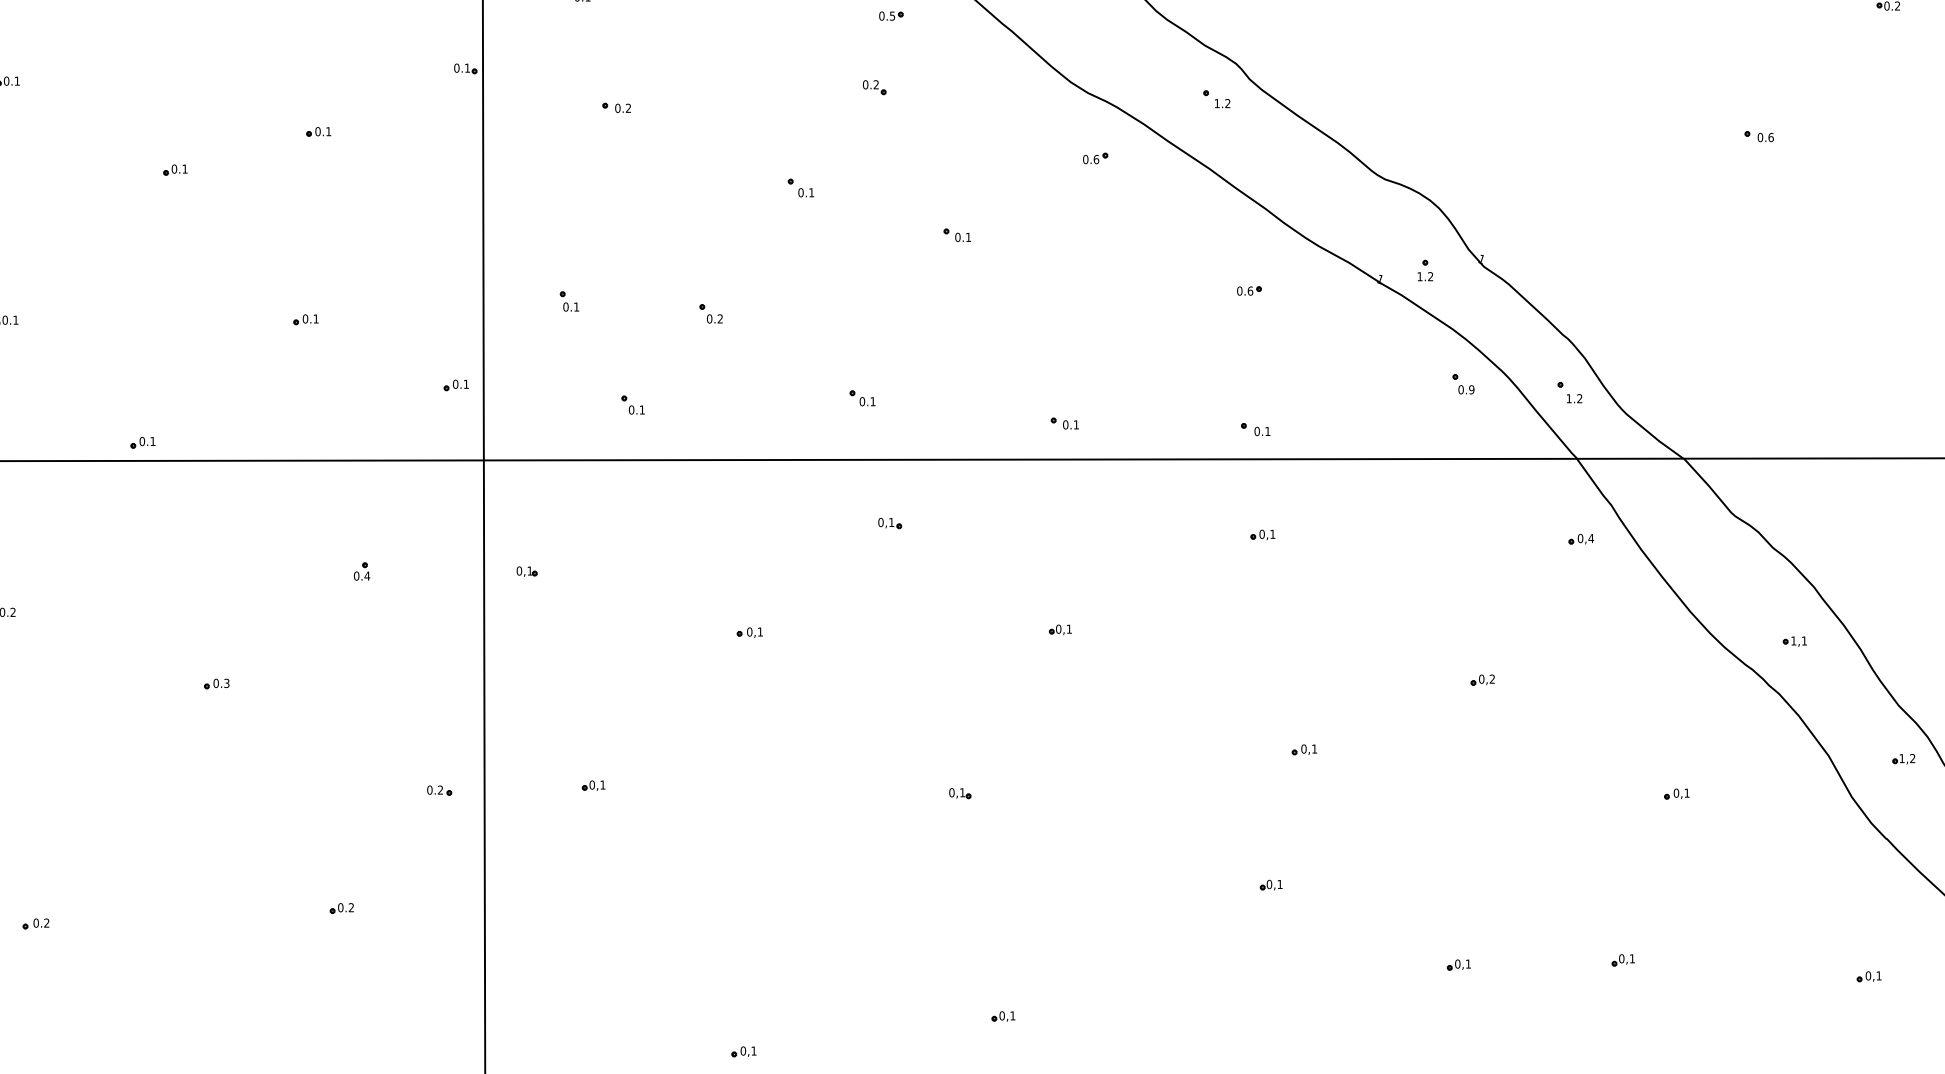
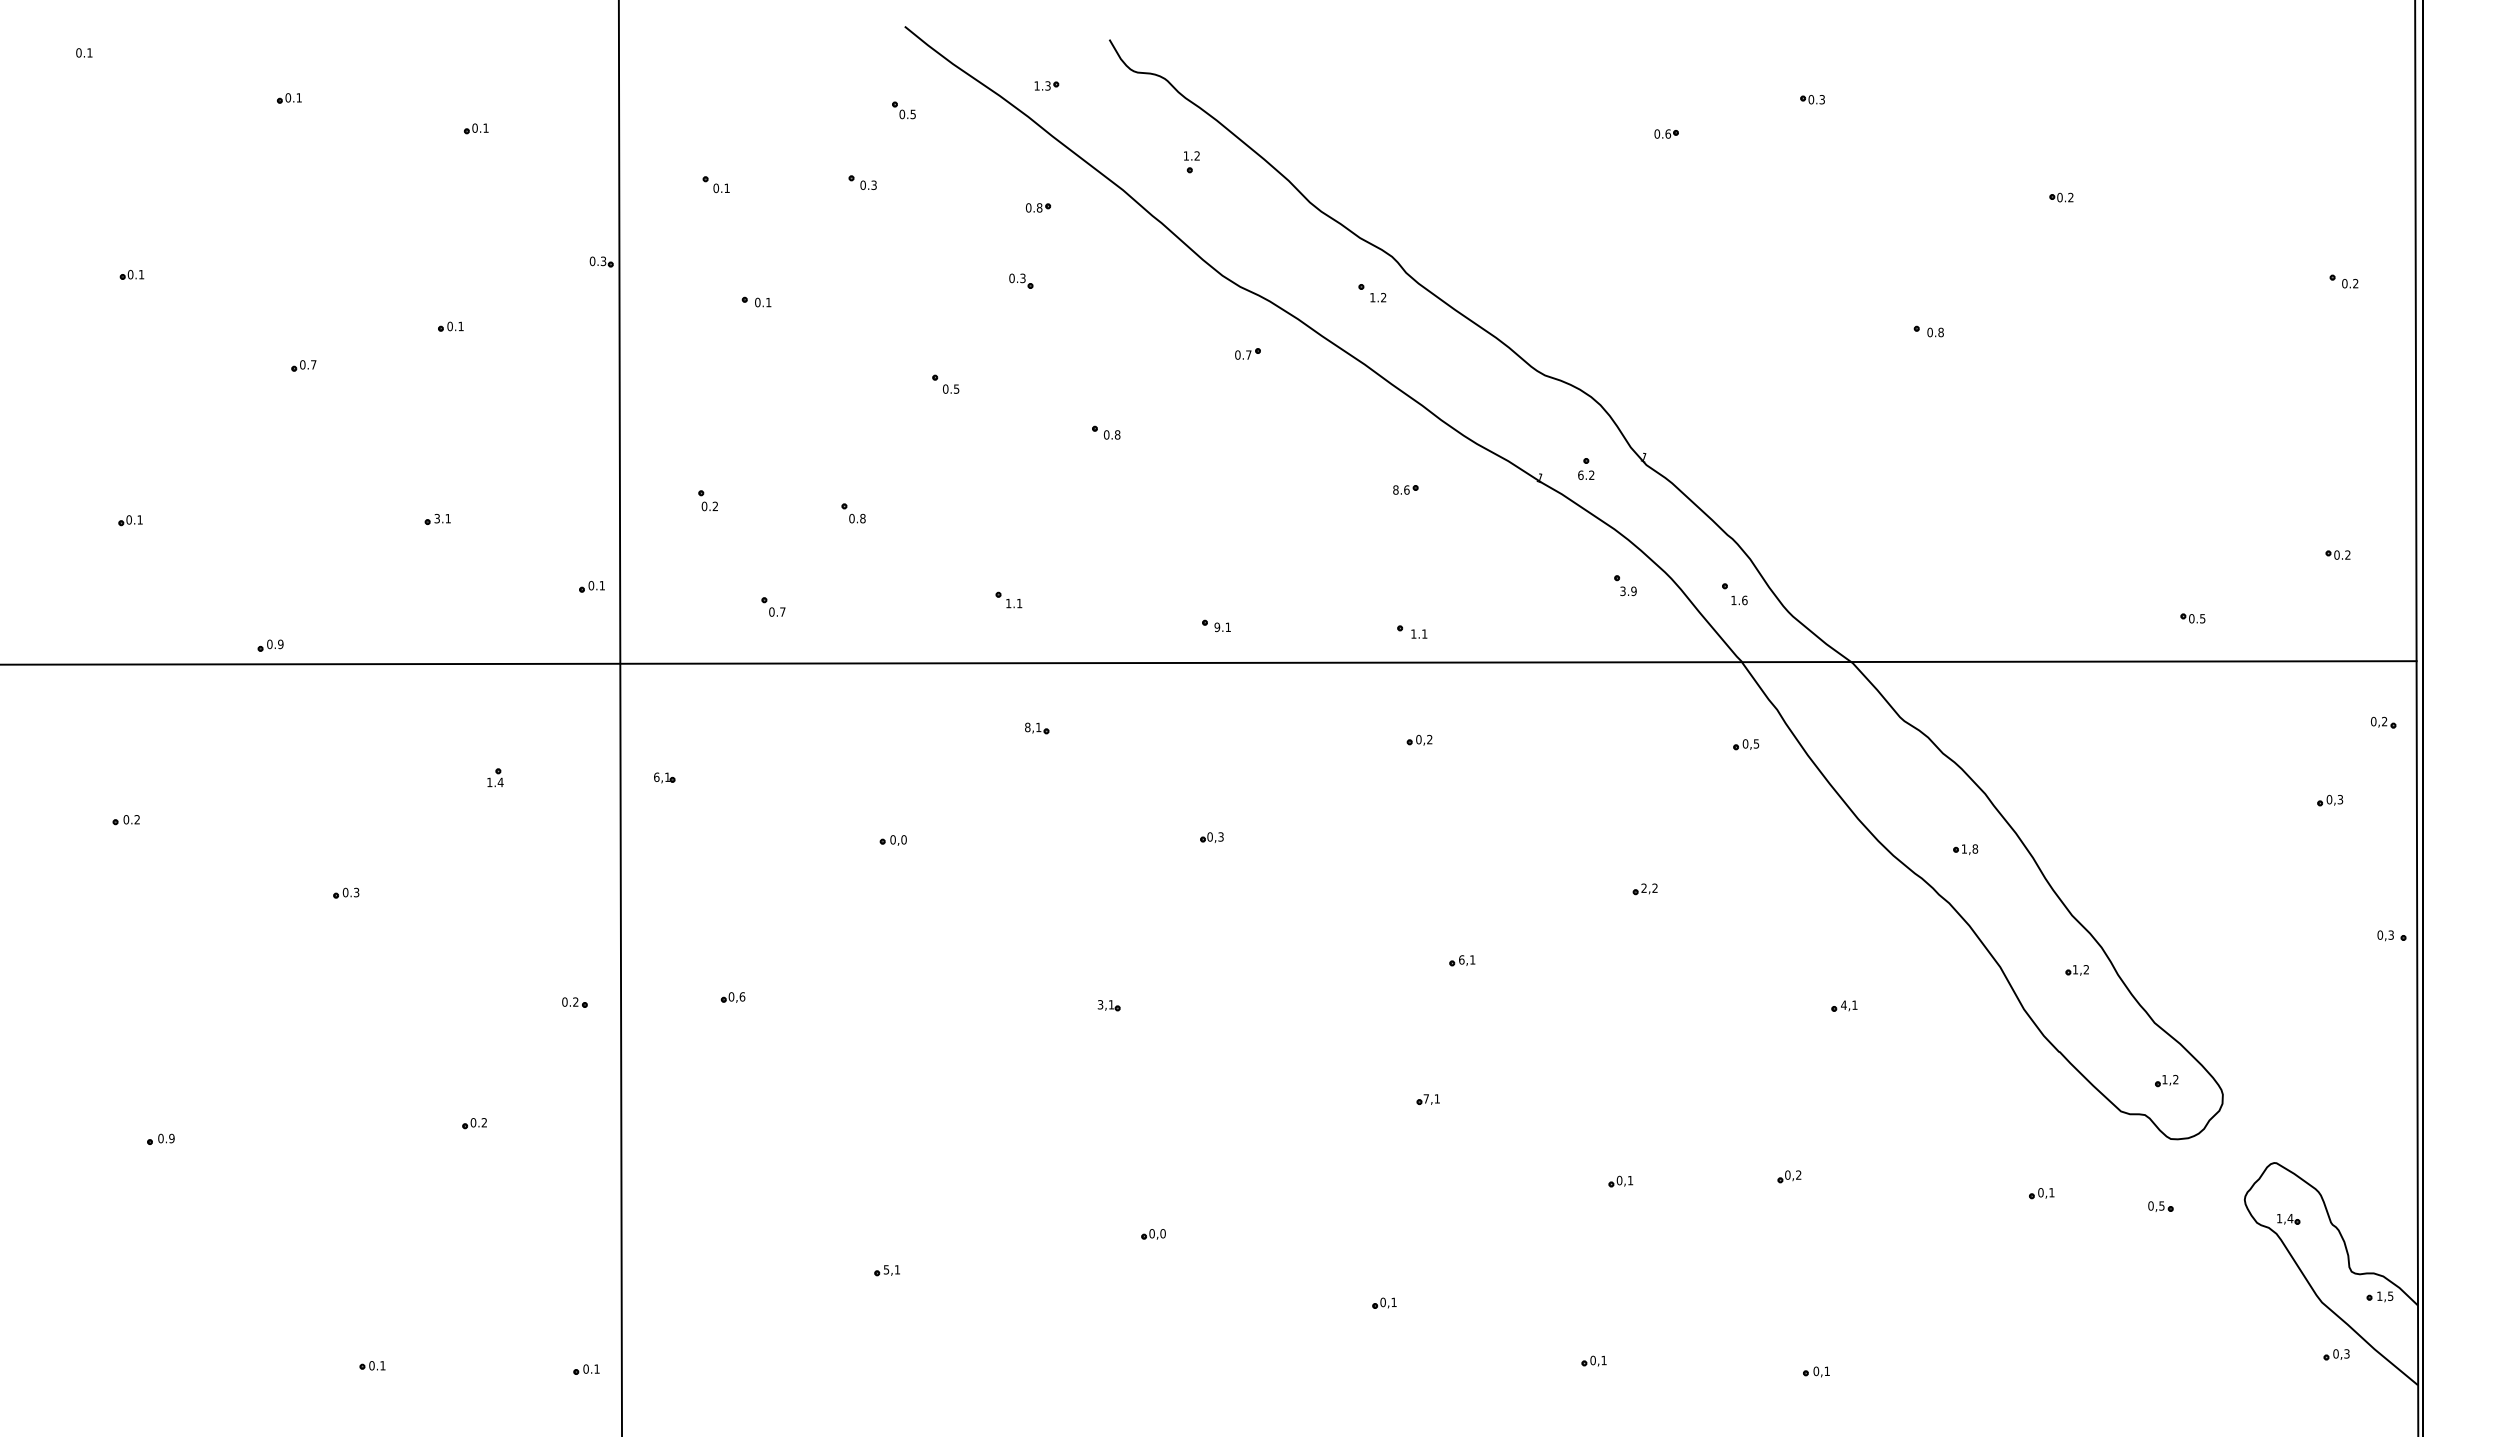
text: (892, 15) -> (1039, 207), 0.5 -> 0.8
text: (467, 68) -> (603, 261), 0.1 -> 0.3
text: (875, 84) -> (1022, 278), 0.2 -> 0.3
text: (628, 108) -> (768, 302), 0.2 -> 0.1
text: (1770, 136) -> (1940, 331), 0.6 -> 0.8
text: (1096, 158) -> (1248, 354), 0.6 -> 0.7
text: (184, 168) -> (313, 364), 0.1 -> 0.7
text: (811, 192) -> (956, 388), 0.1 -> 0.5
text: (968, 236) -> (1117, 434), 0.1 -> 0.8
text: (1419, 275) -> (1580, 474), 1.2 -> 6.2
text: (1239, 290) -> (1395, 489), 0.6 -> 8.6
text: (575, 306) -> (714, 505), 0.1 -> 0.2
text: (305, 318) -> (437, 518), 0.1 -> 3.1
text: (719, 318) -> (862, 518), 0.2 -> 0.8
text: (1460, 388) -> (1622, 590), 0.9 -> 3.9
text: (1579, 398) -> (1744, 600), 1.2 -> 1.6
text: (862, 401) -> (1008, 603), 0.1 -> 1.1
text: (641, 409) -> (782, 611), 0.1 -> 0.7
text: (1064, 425) -> (1216, 627), 0.1 -> 9.1
text: (1256, 430) -> (1413, 633), 0.1 -> 1.1
text: (152, 441) -> (280, 644), 0.1 -> 0.9
text: (880, 522) -> (1027, 727), 0,1 -> 8,1
text: (1272, 534) -> (1429, 739), 0,1 -> 0,2
text: (1591, 538) -> (1756, 743), 0,4 -> 0,5
text: (519, 570) -> (656, 776), 0,1 -> 6,1
text: (356, 576) -> (489, 782), 0.4 -> 1.4
text: (1068, 628) -> (1220, 836), 0,1 -> 0,3
text: (759, 631) -> (903, 839), 0,1 -> 0,0
text: (1804, 640) -> (1975, 848), 1,1 -> 1,8
text: (1481, 678) -> (1643, 887), 0,2 -> 2,2
text: (1303, 748) -> (1461, 959), 0,1 -> 6,1
text: (602, 784) -> (742, 996), 0,1 -> 0,6
text: (951, 792) -> (1100, 1004), 0,1 -> 3,1
text: (1675, 792) -> (1843, 1004), 0,1 -> 4,1
text: (1269, 884) -> (1426, 1098), 0,1 -> 7,1
text: (46, 923) -> (171, 1138), 0.2 -> 0.9
text: (1632, 958) -> (1798, 1174), 0,1 -> 0,2
text: (1012, 1015) -> (1162, 1233), 0,1 -> 0,0
text: (743, 1050) -> (886, 1269), 0,1 -> 5,1

